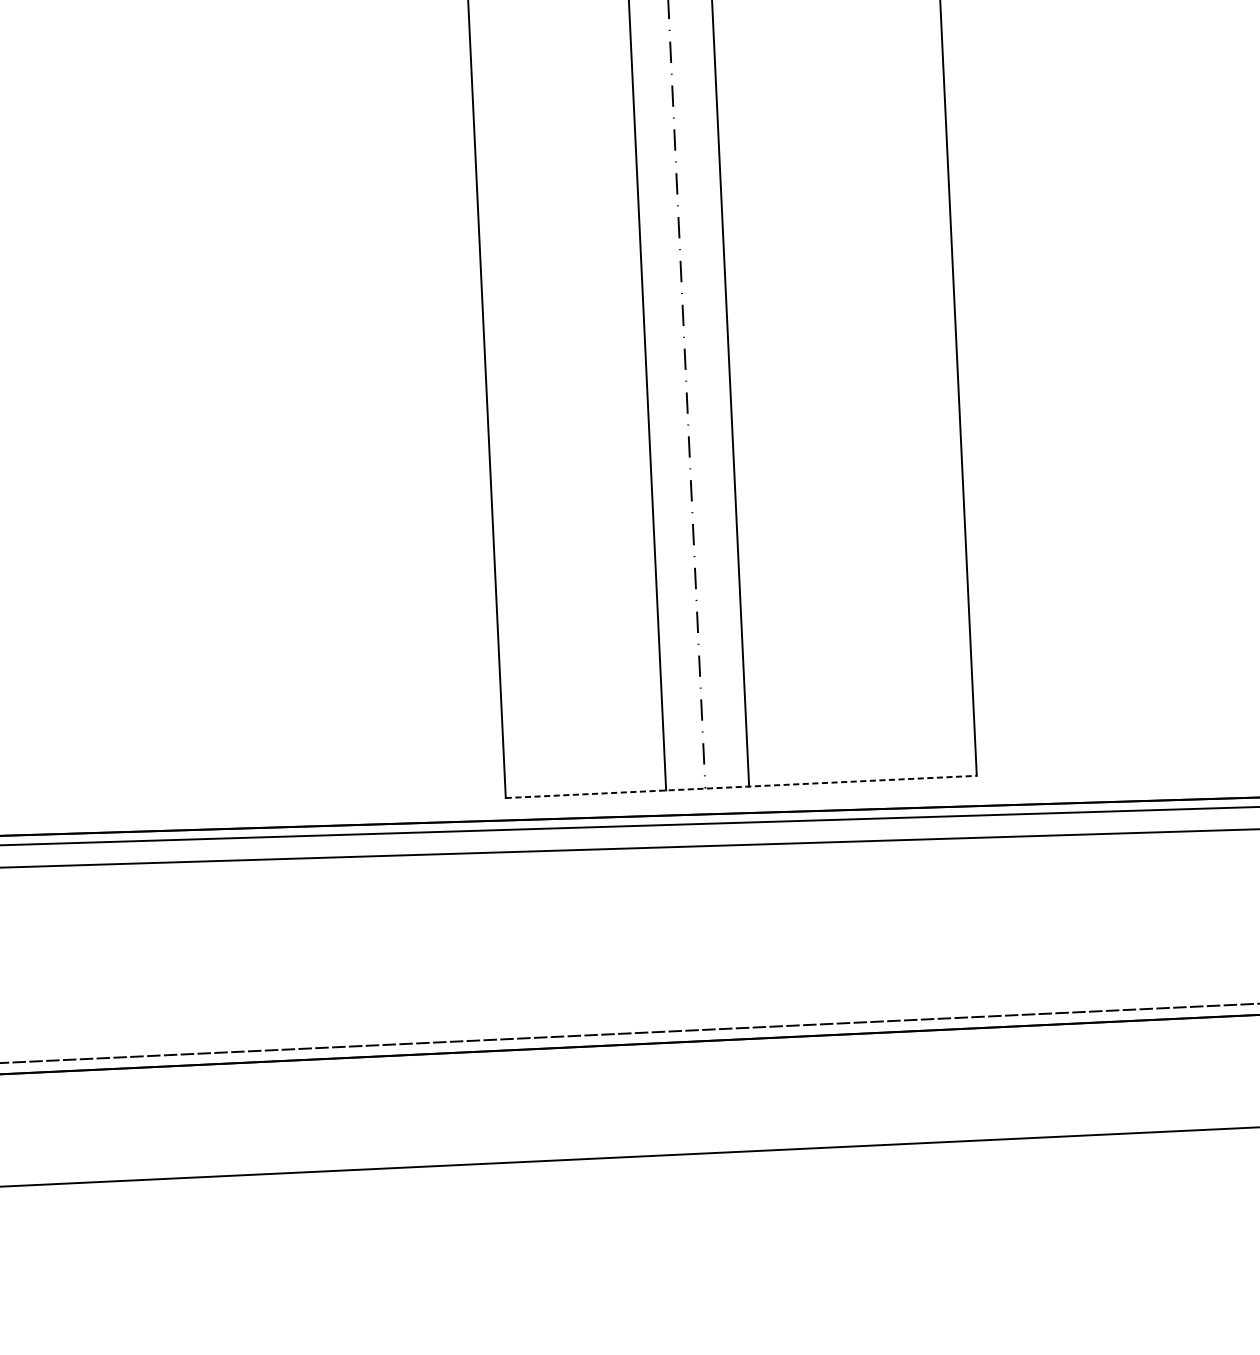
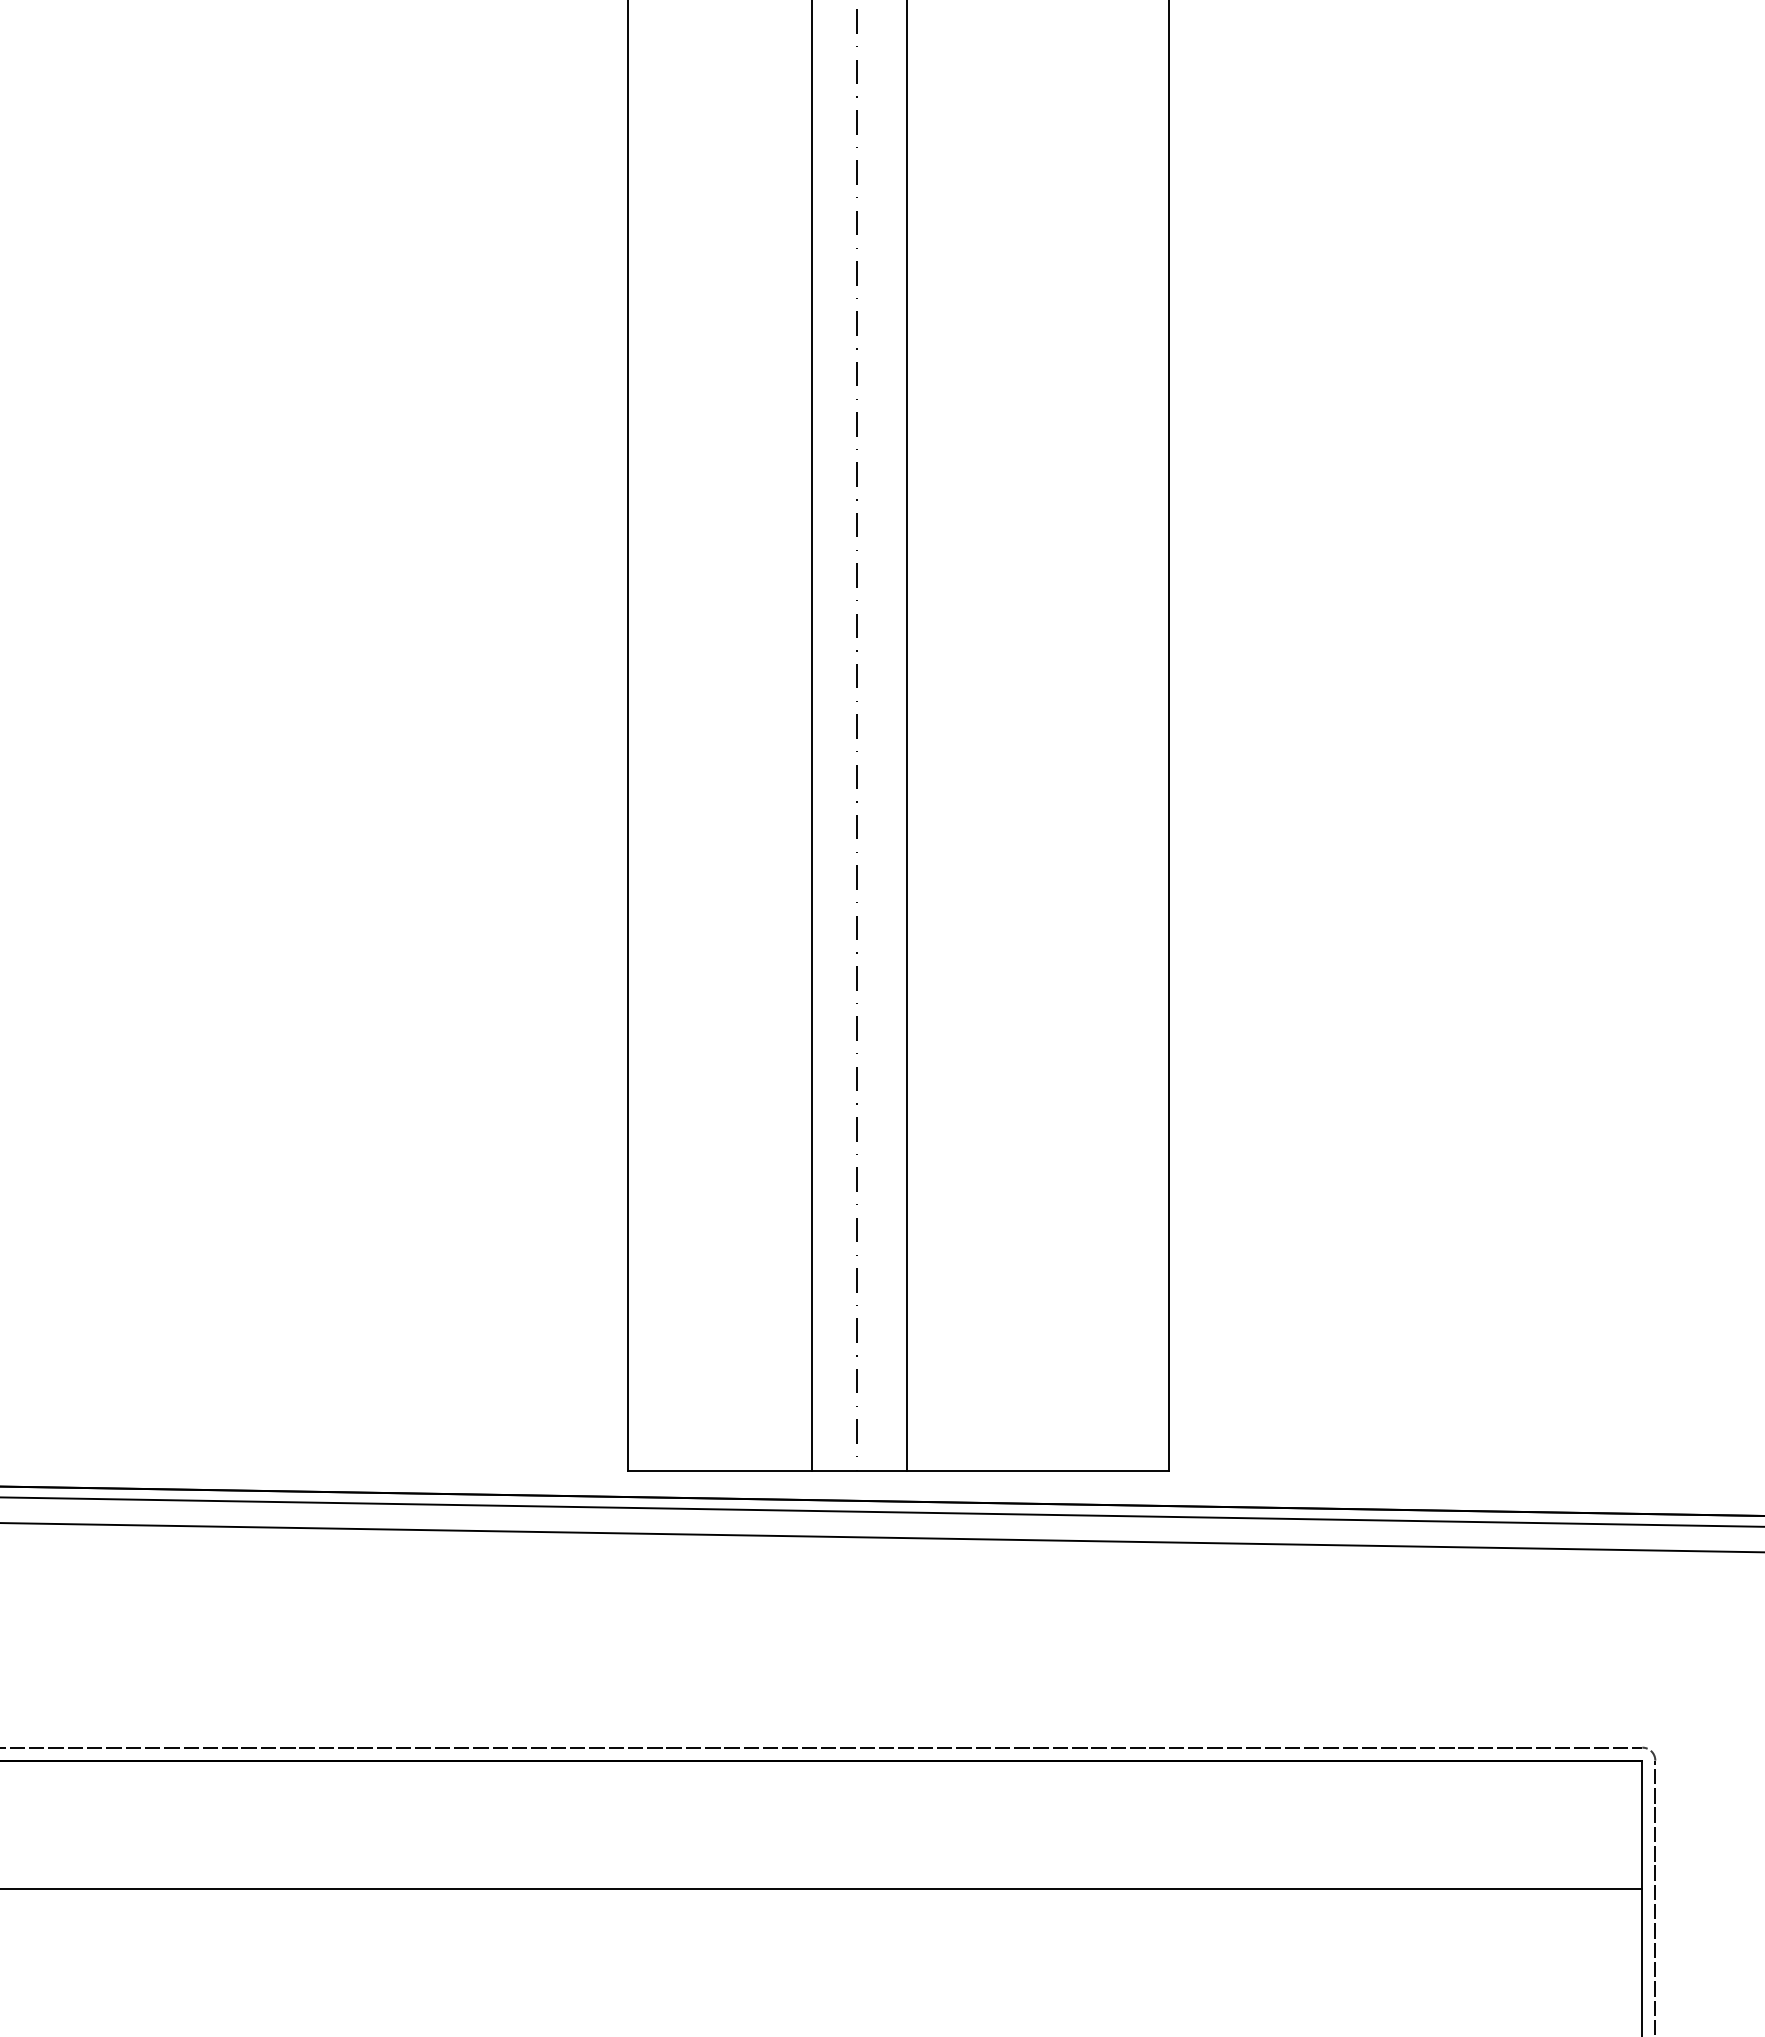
line: (741, 787) -> (898, 1471), dashed -> solid

